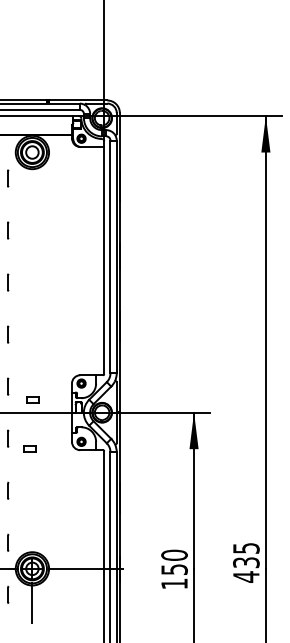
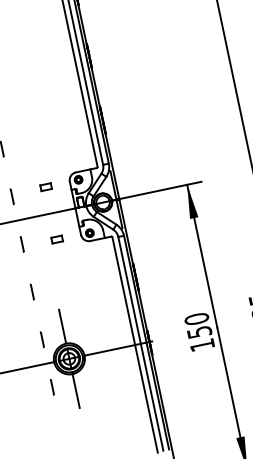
part: (32, 399) -> (45, 186), moved
part: (29, 448) -> (56, 238), moved
line: (32, 532) -> (62, 325), added

